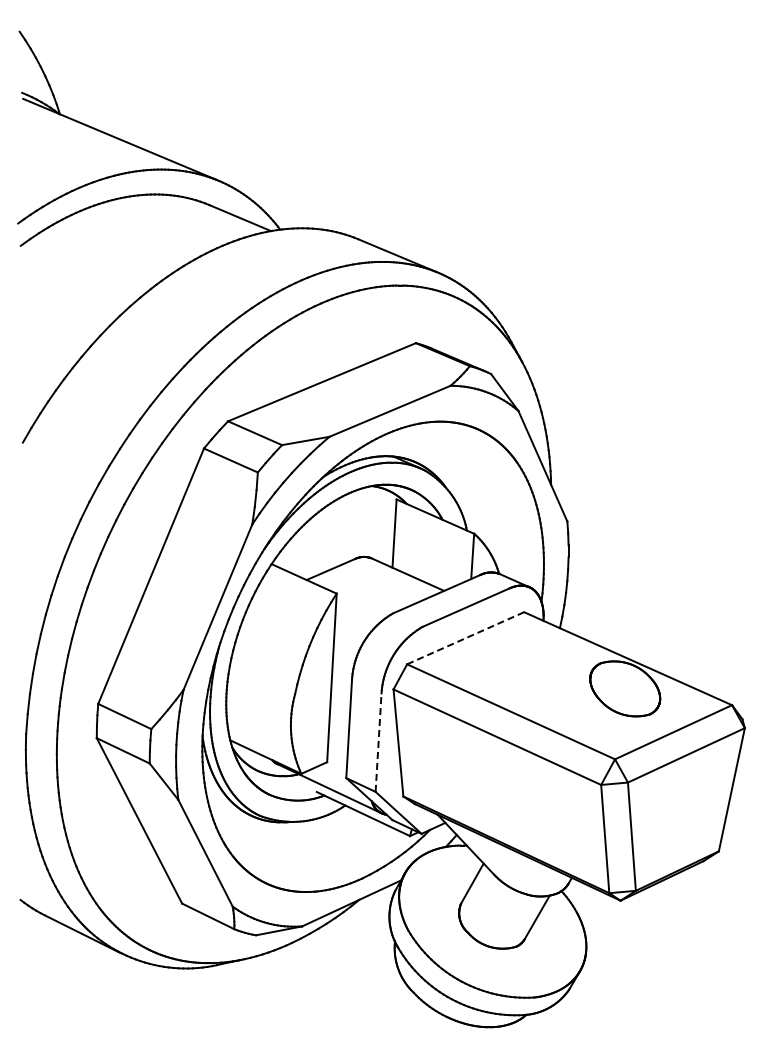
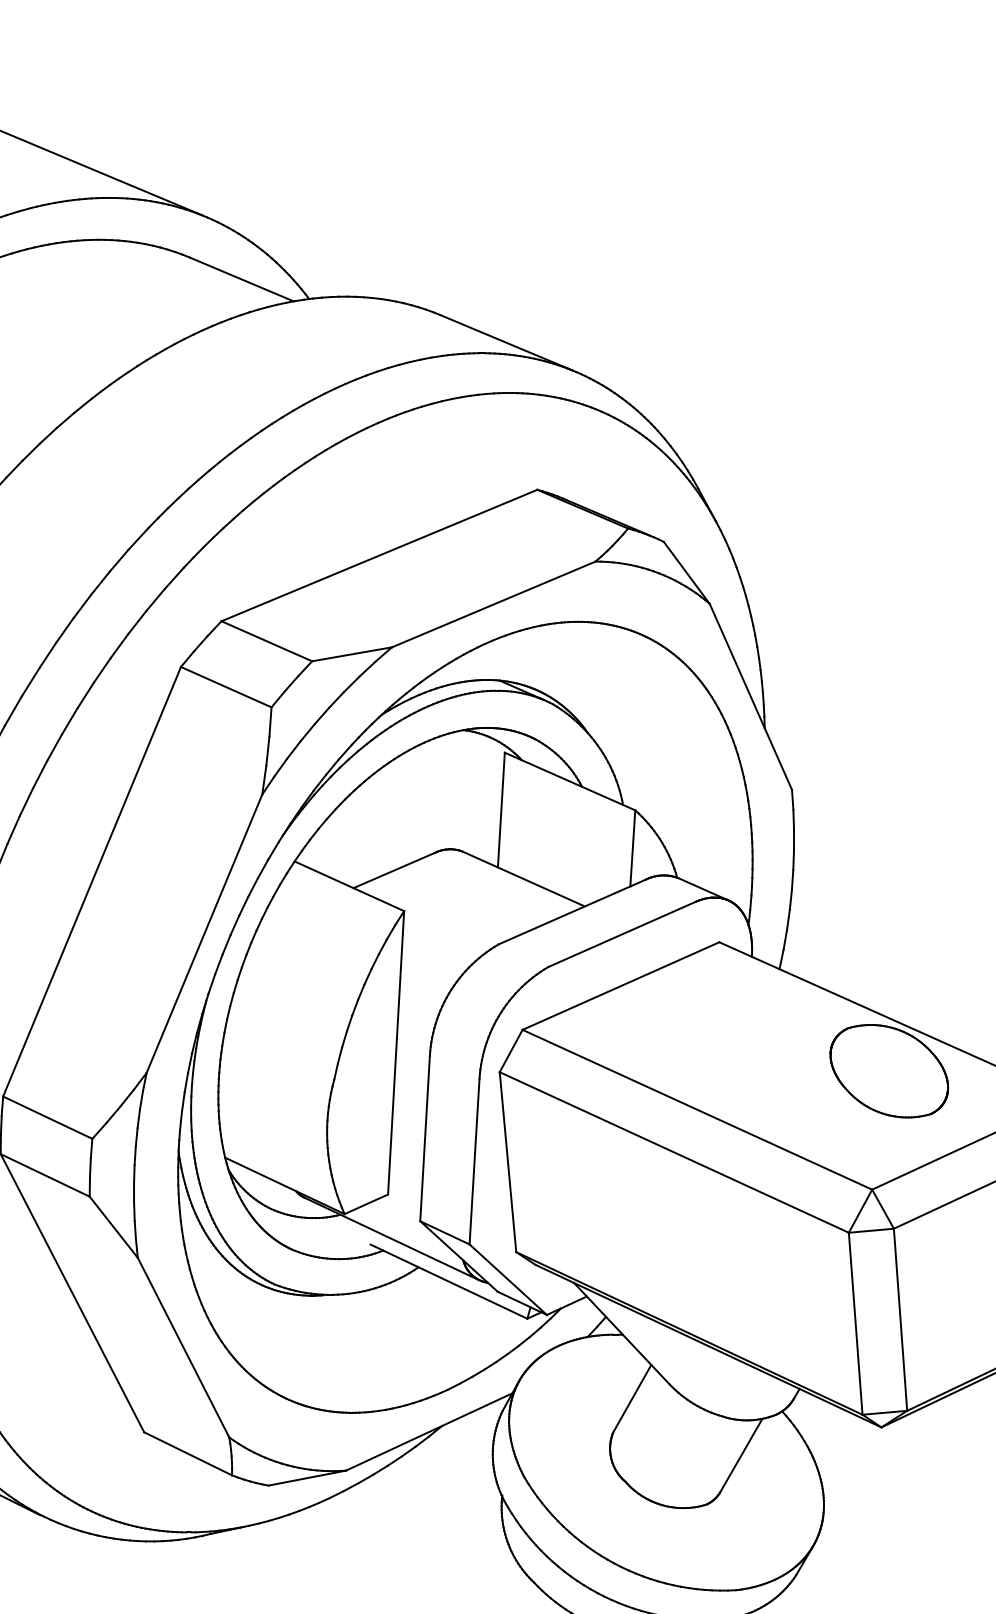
line: (466, 638) -> (622, 986), dashed -> solid
line: (378, 742) -> (474, 1161), dashed -> solid

